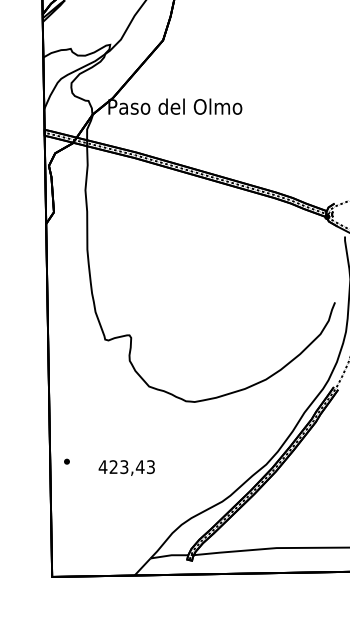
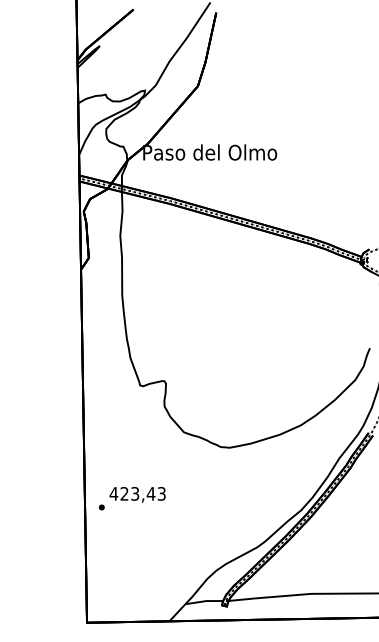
text: (126, 467) -> (137, 494), moved

